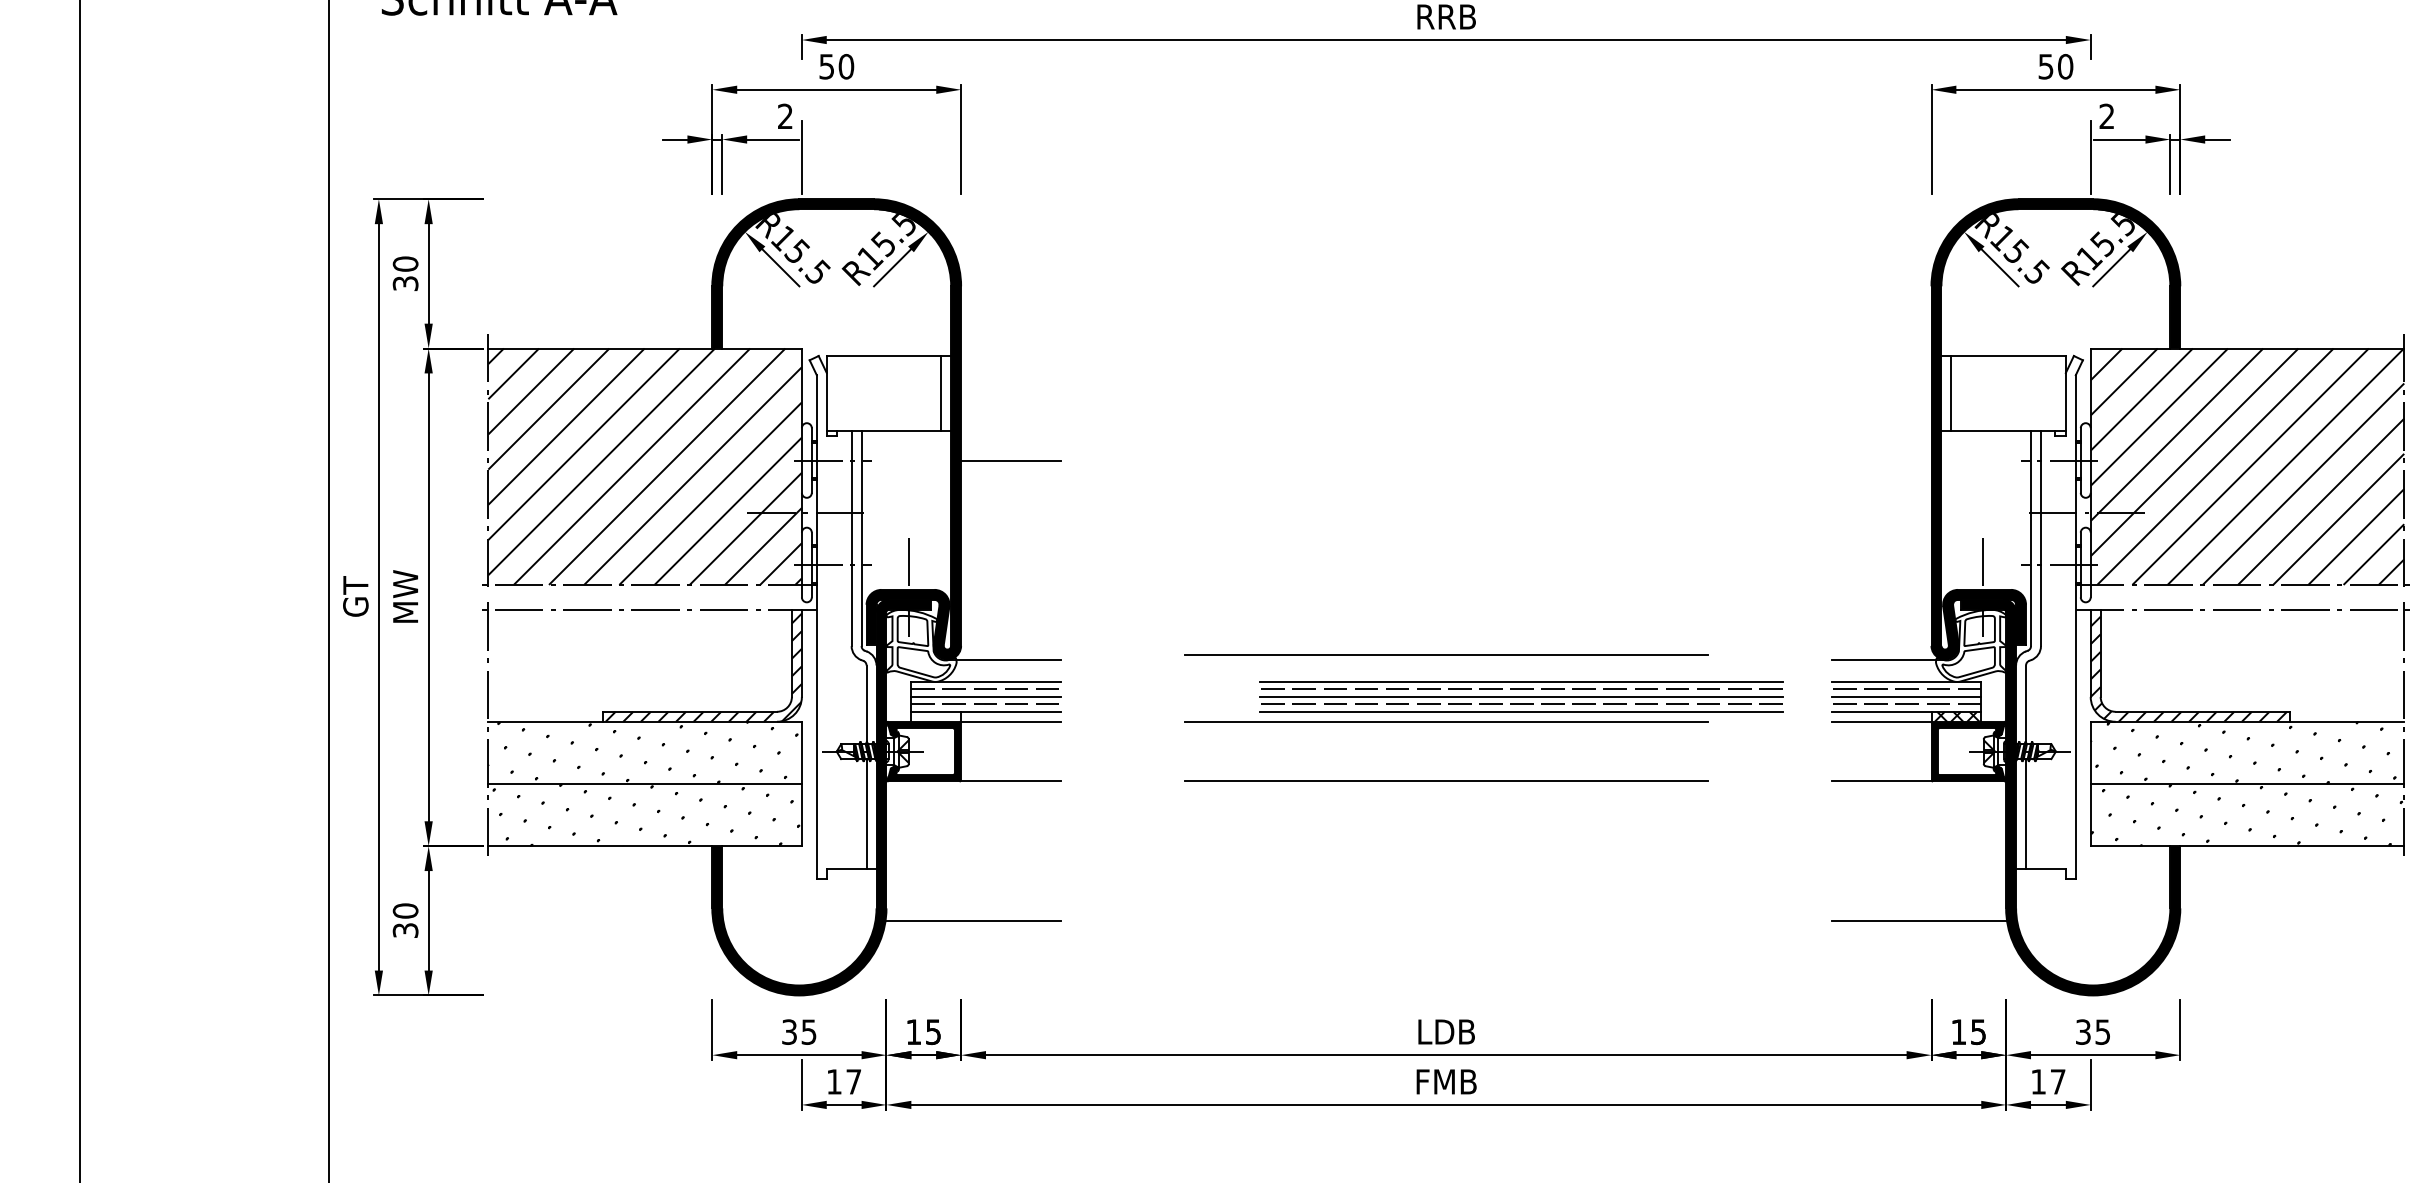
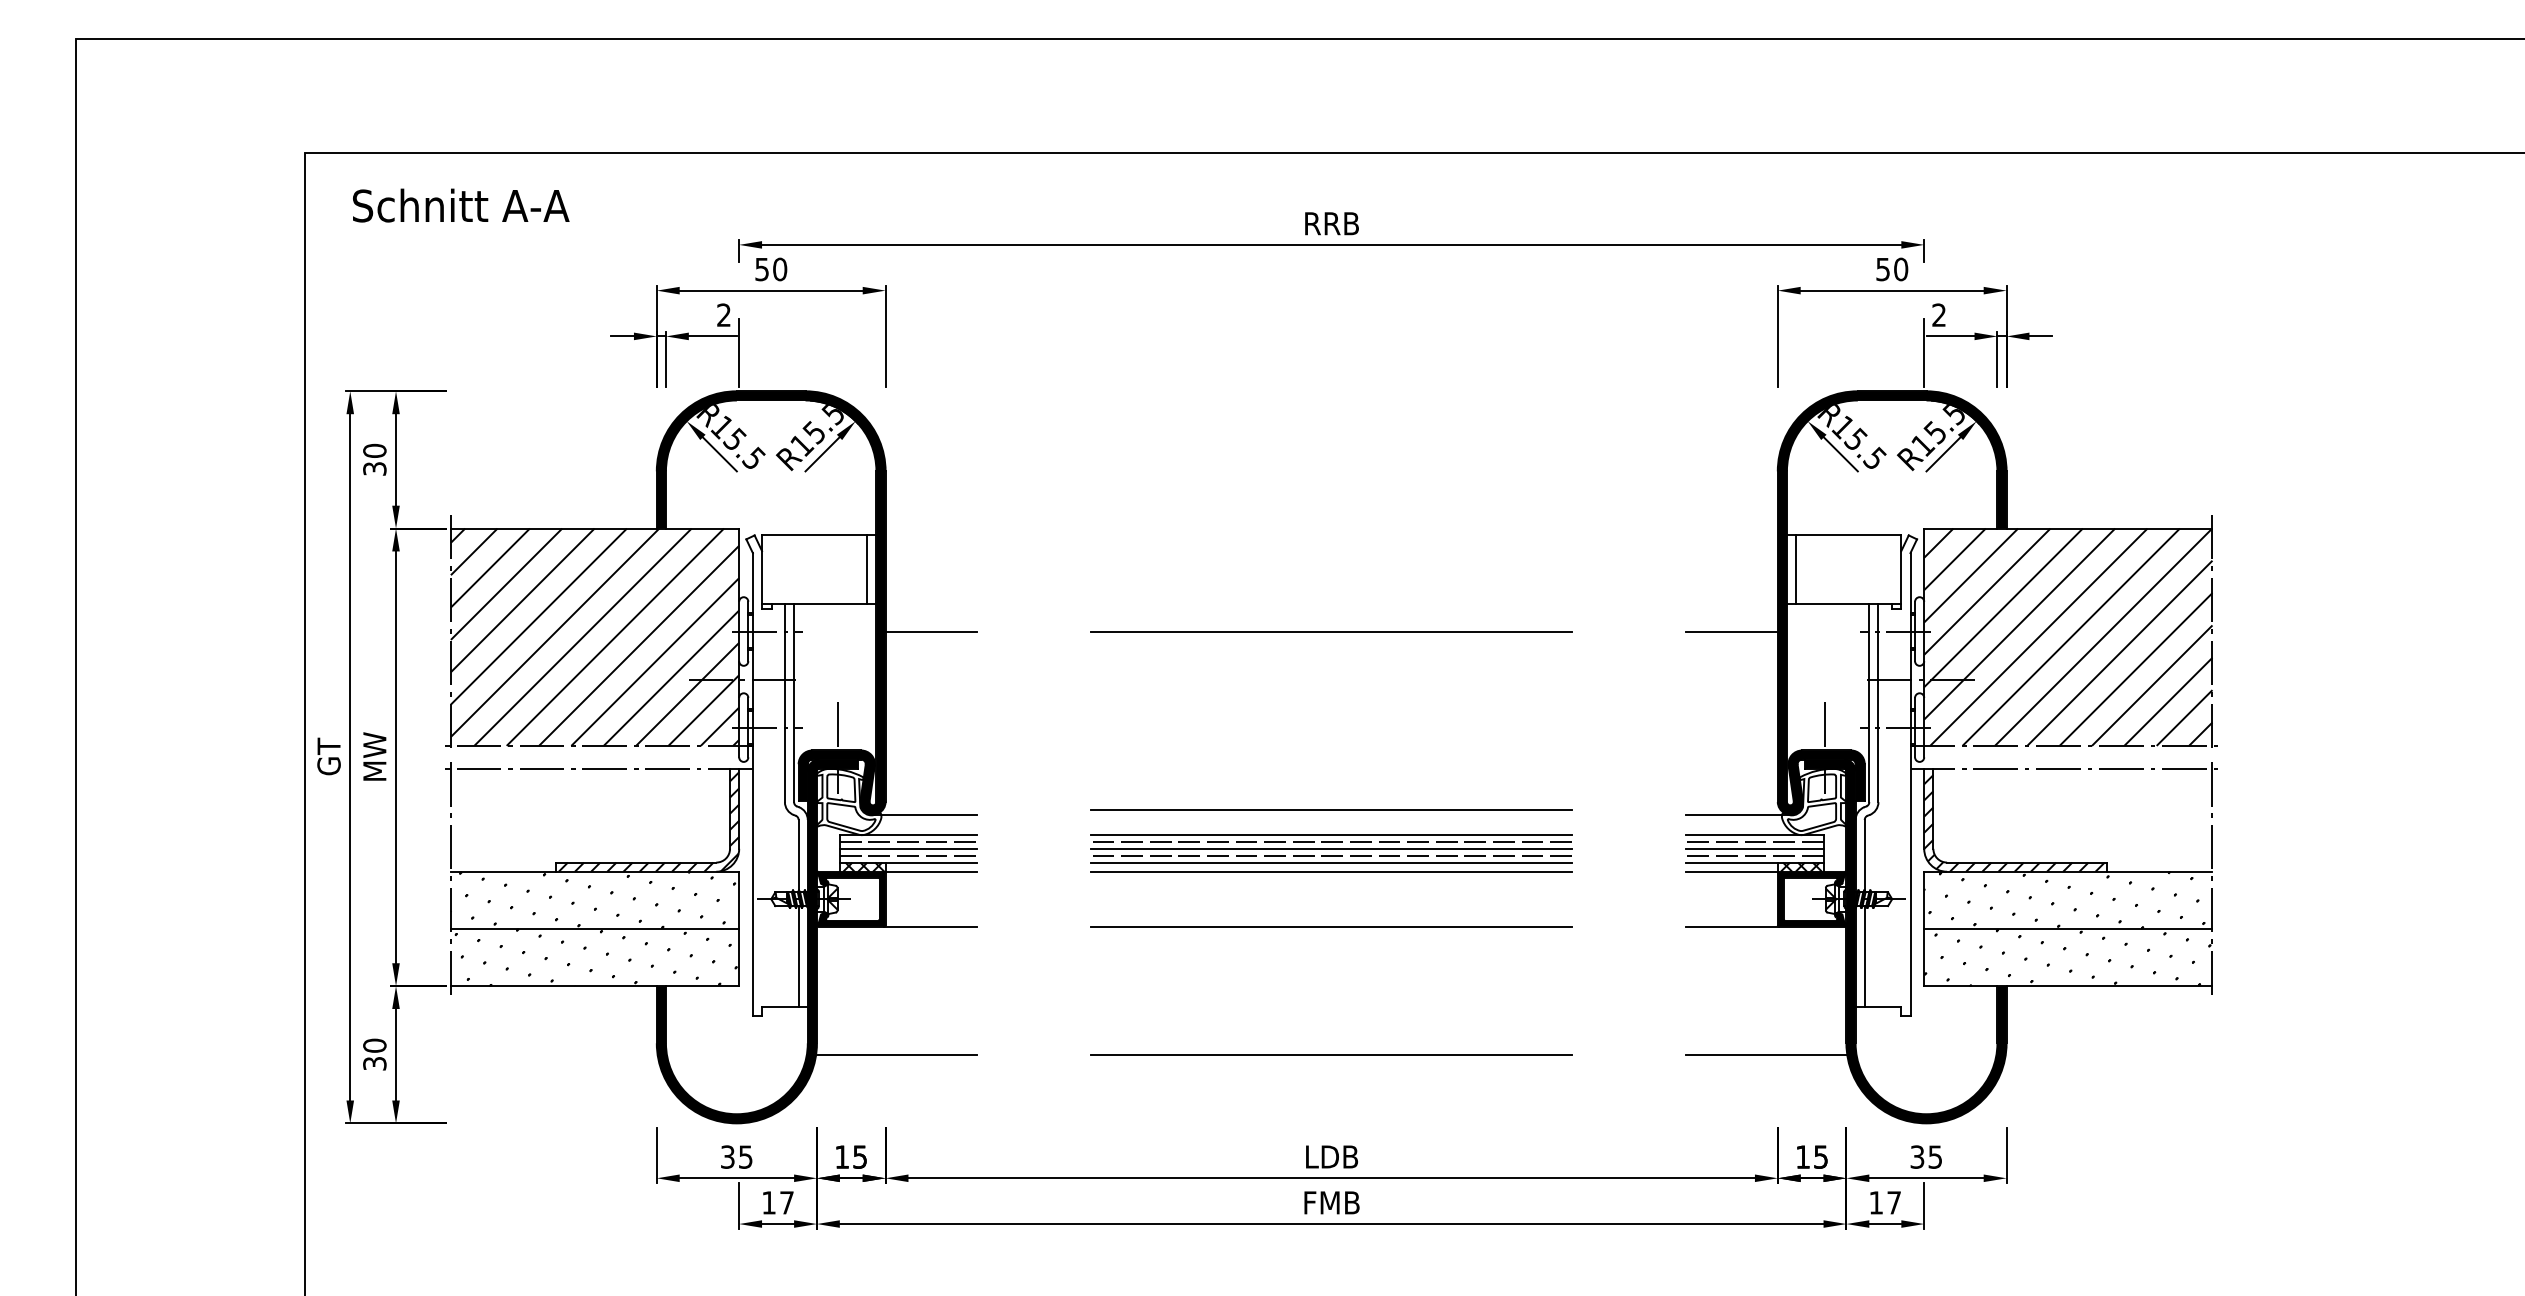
line: (1446, 460) -> (1331, 631), added
line: (1881, 460) -> (1731, 631), added
part: (1521, 696) -> (1331, 848), moved
hatch: (937, 716) -> (863, 866), added
line: (1446, 920) -> (1331, 1054), added

